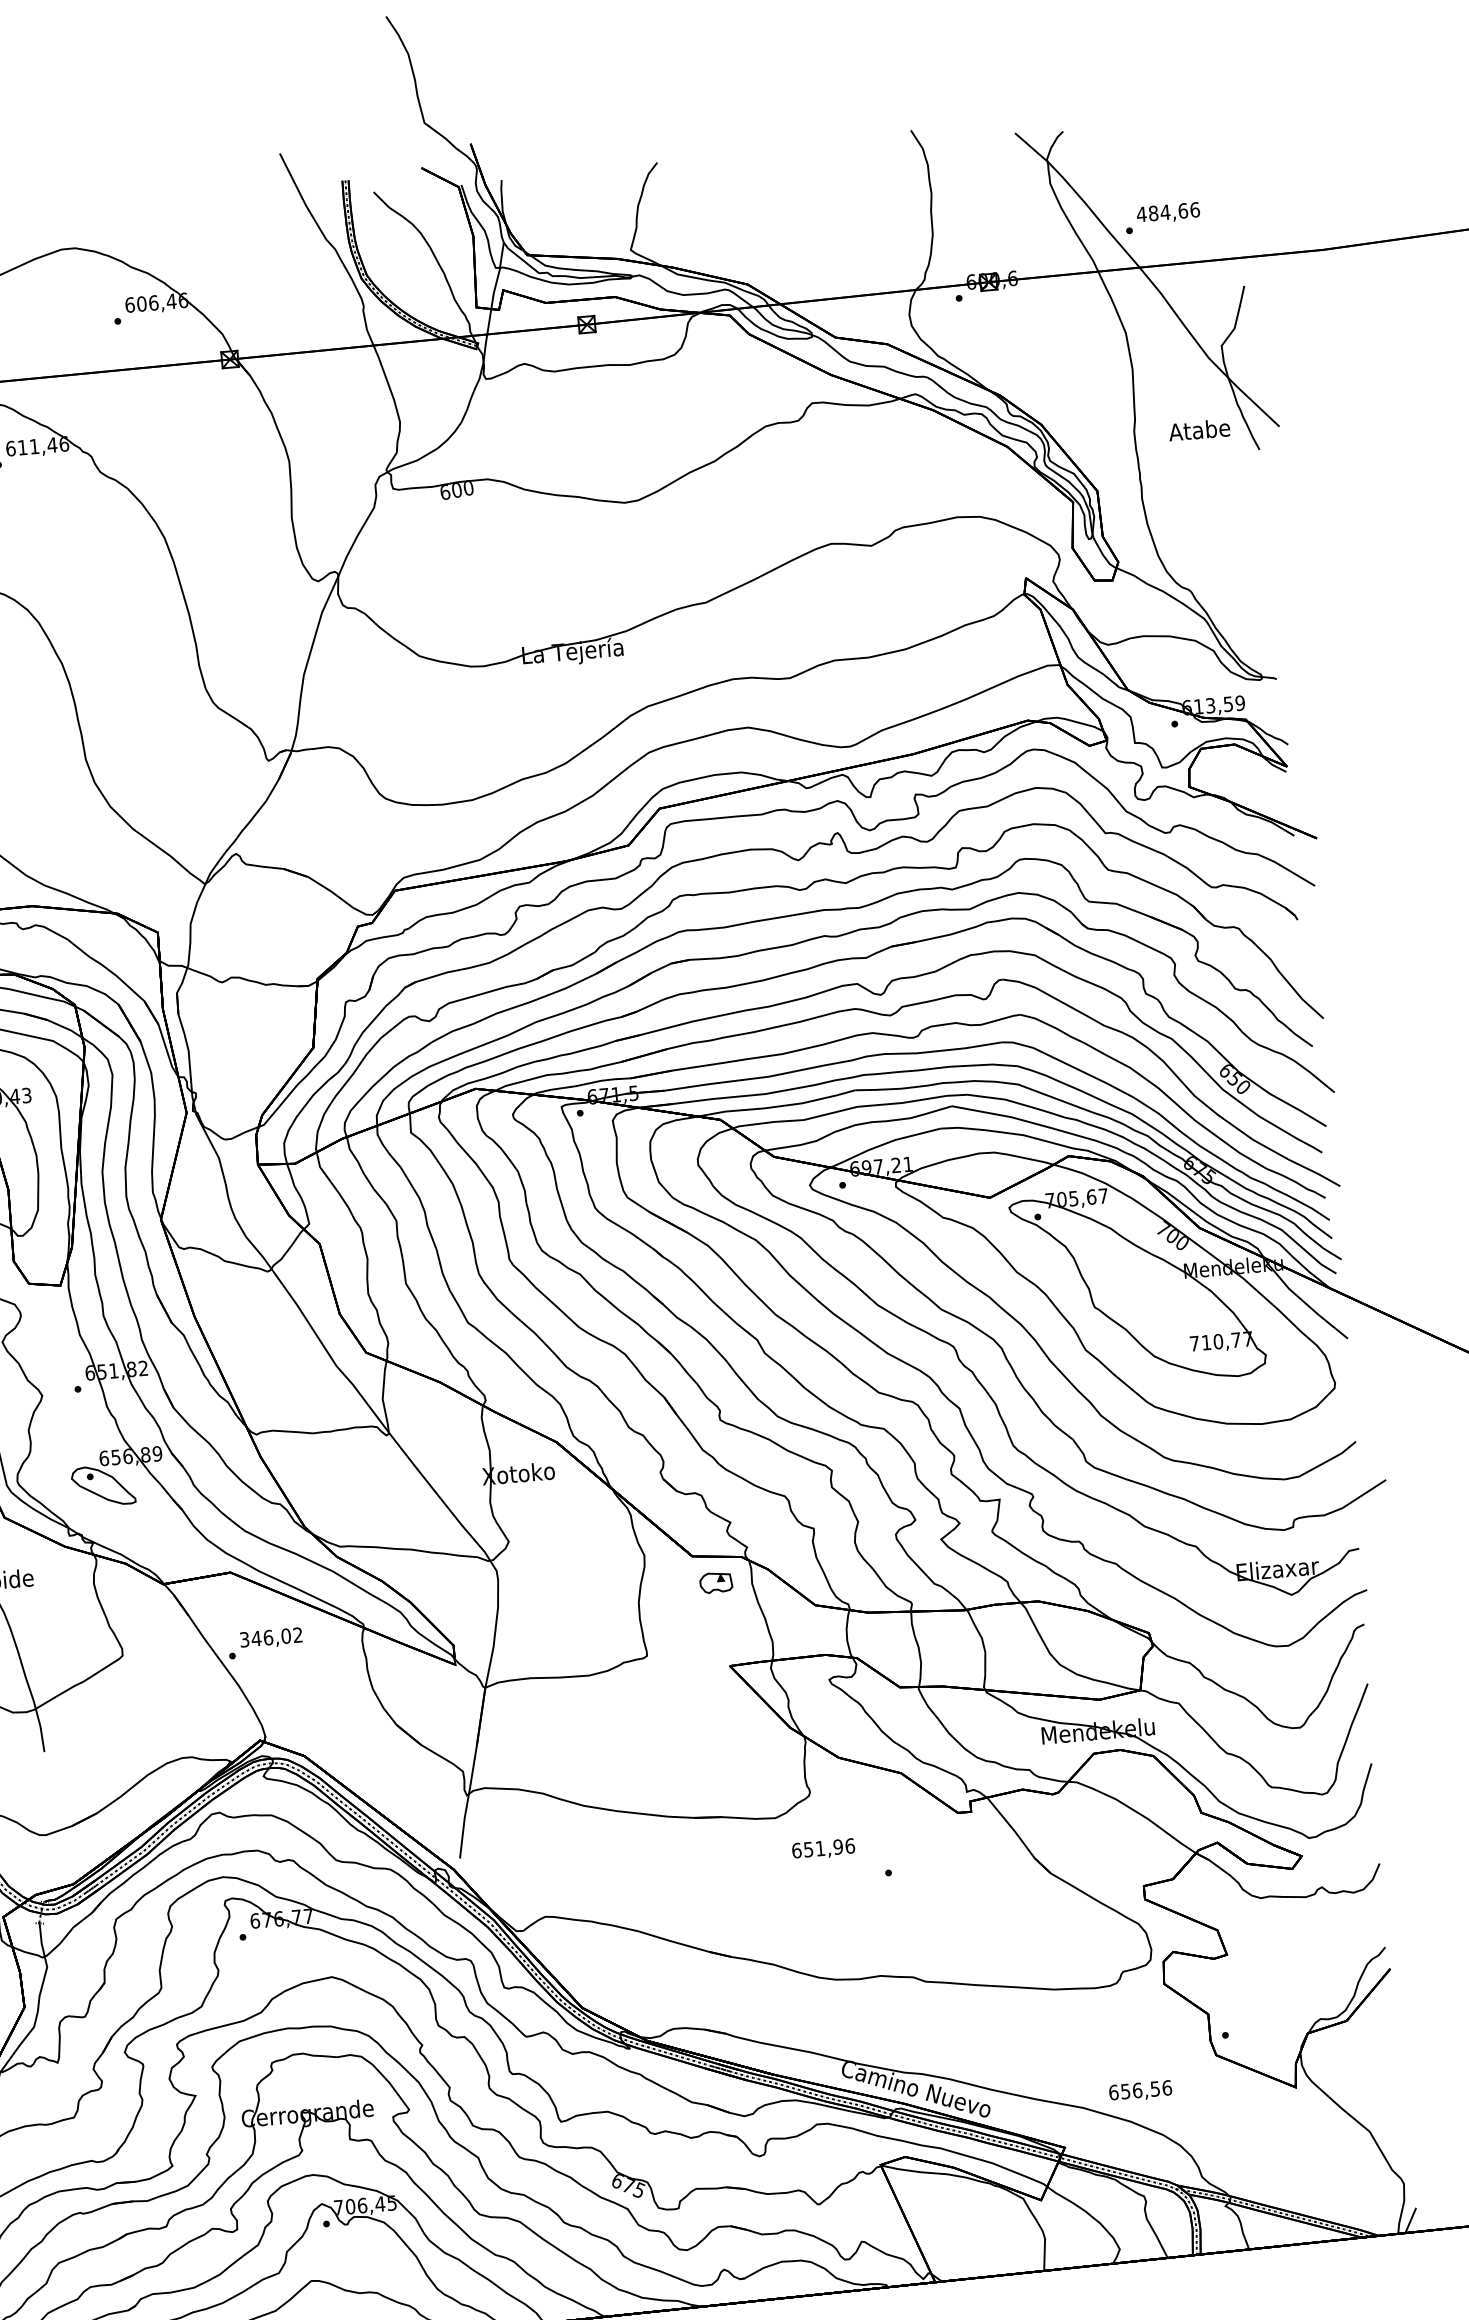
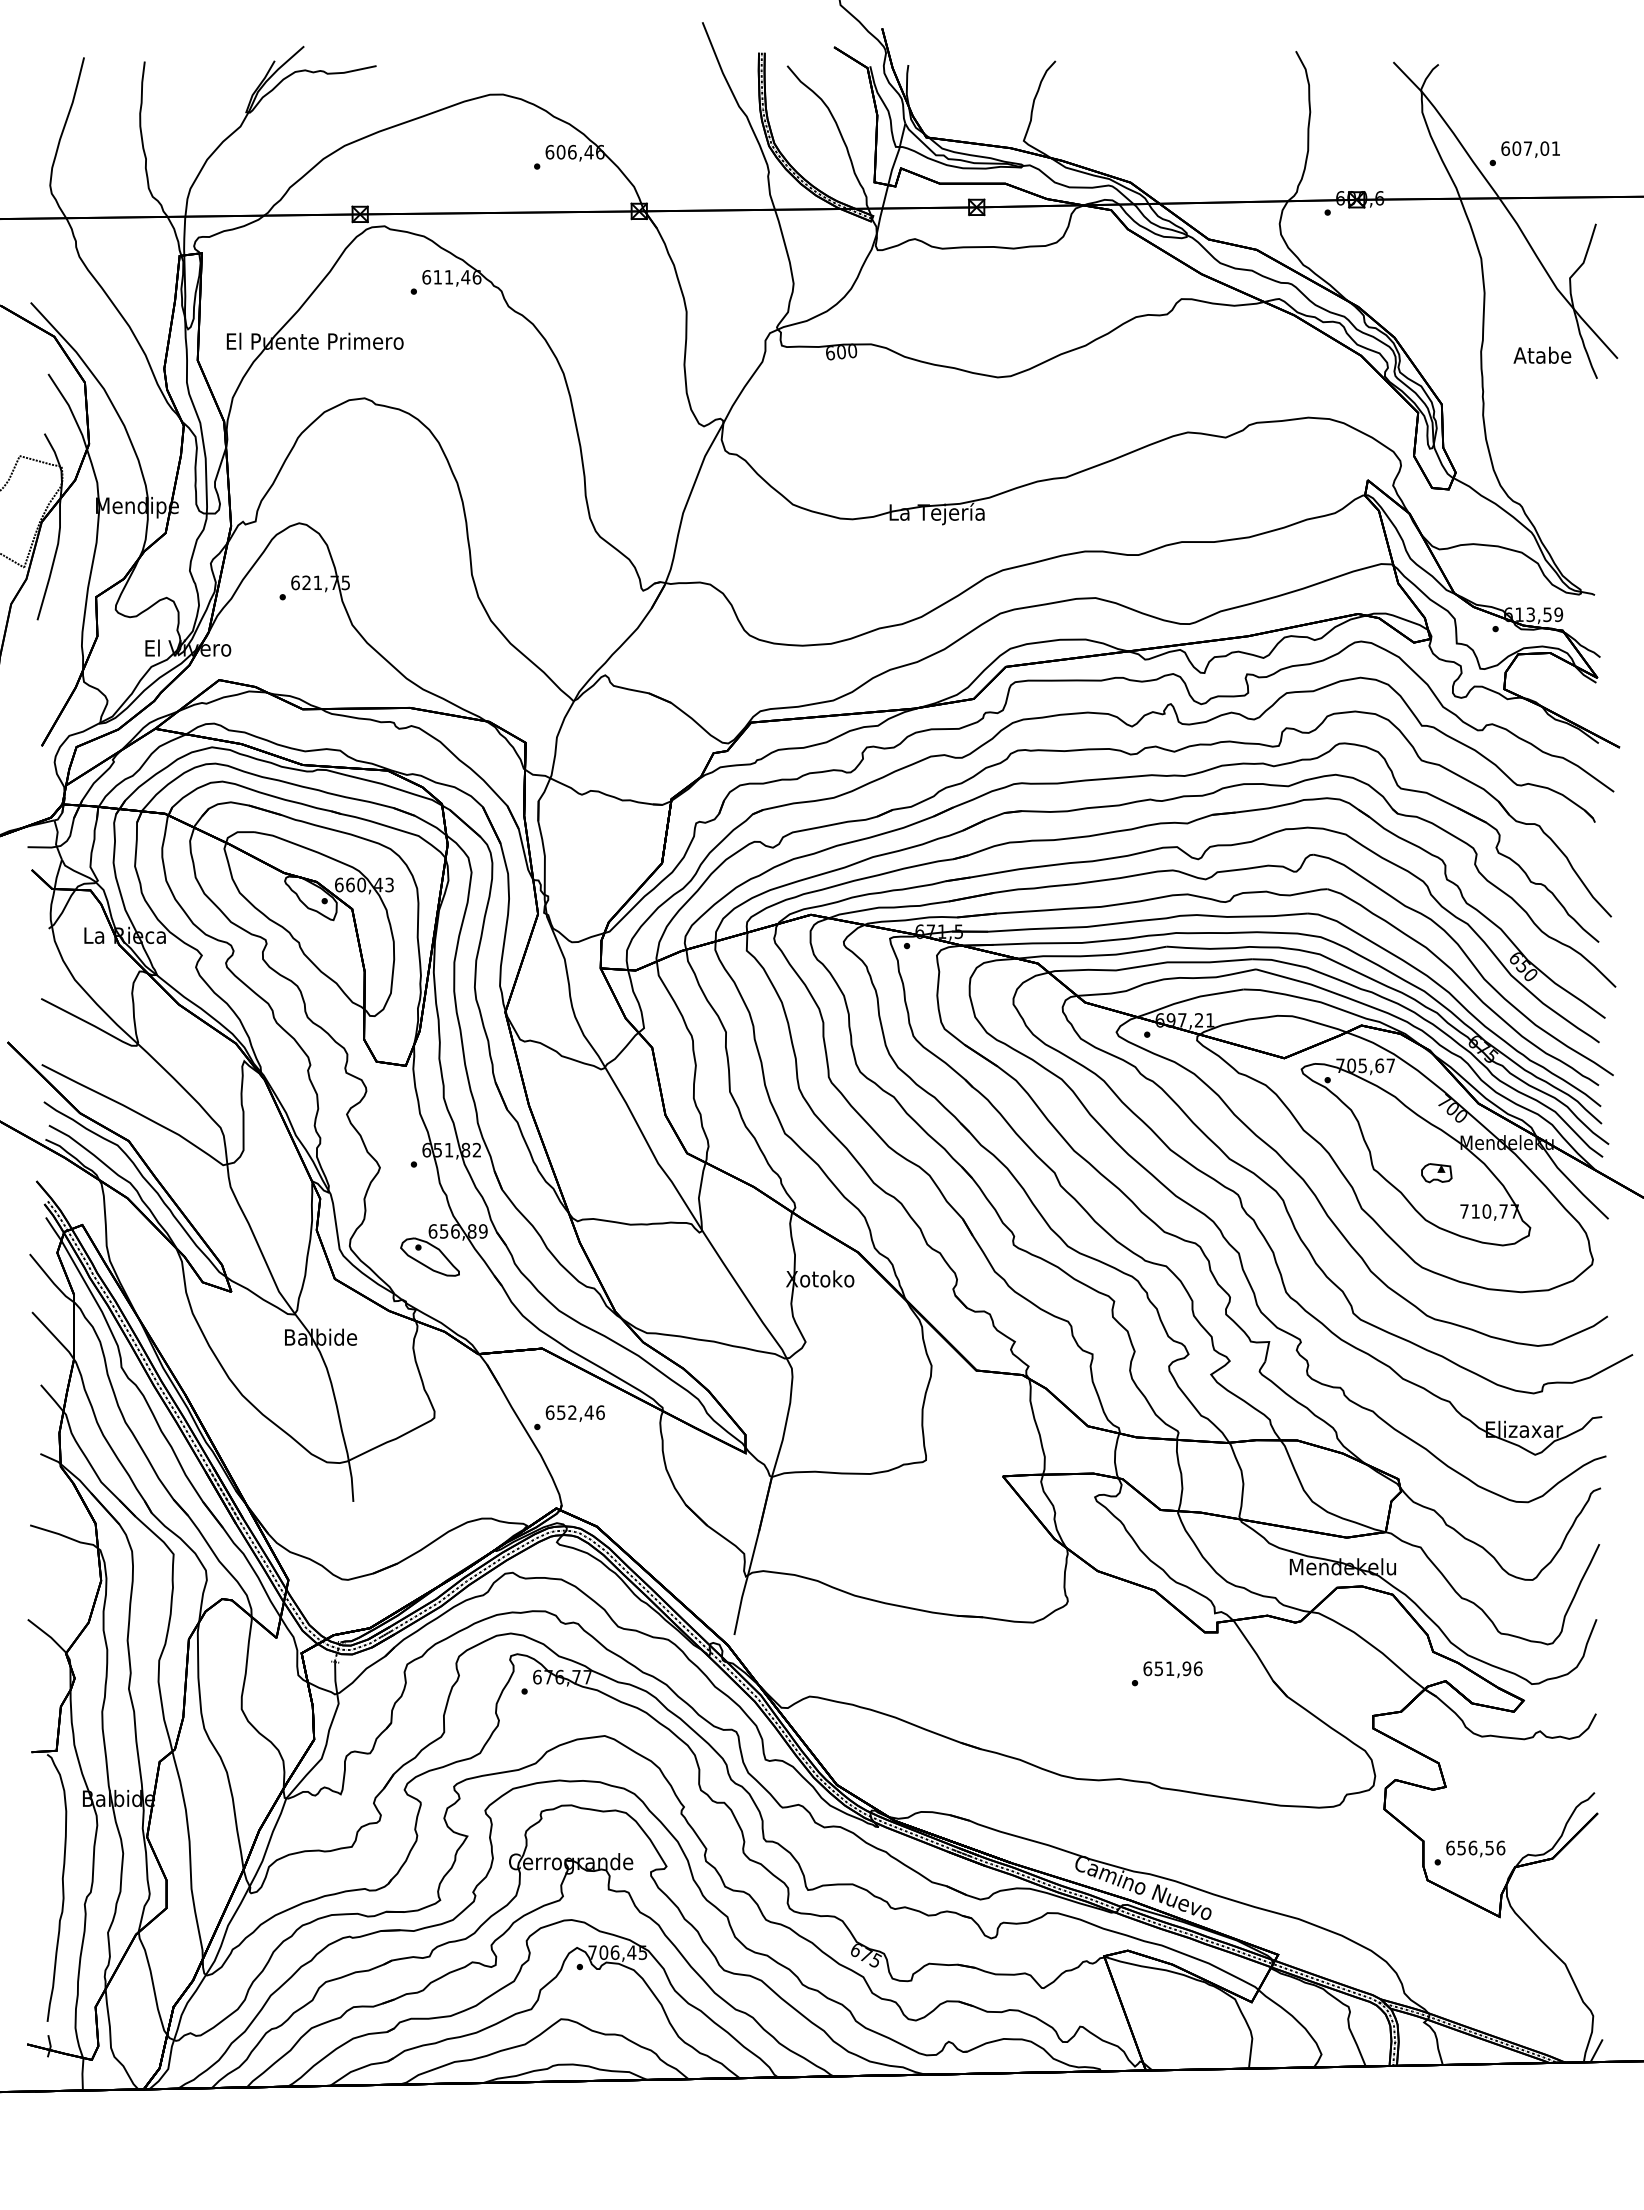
text: (1168, 212) -> (1530, 148), 484,66 -> 607,01
part: (715, 1583) -> (1436, 1173), moved
text: (270, 1637) -> (574, 1412), 346,02 -> 652,46
text: (823, 1849) -> (1172, 1669), moved
text: (1140, 2090) -> (1475, 1848), moved

